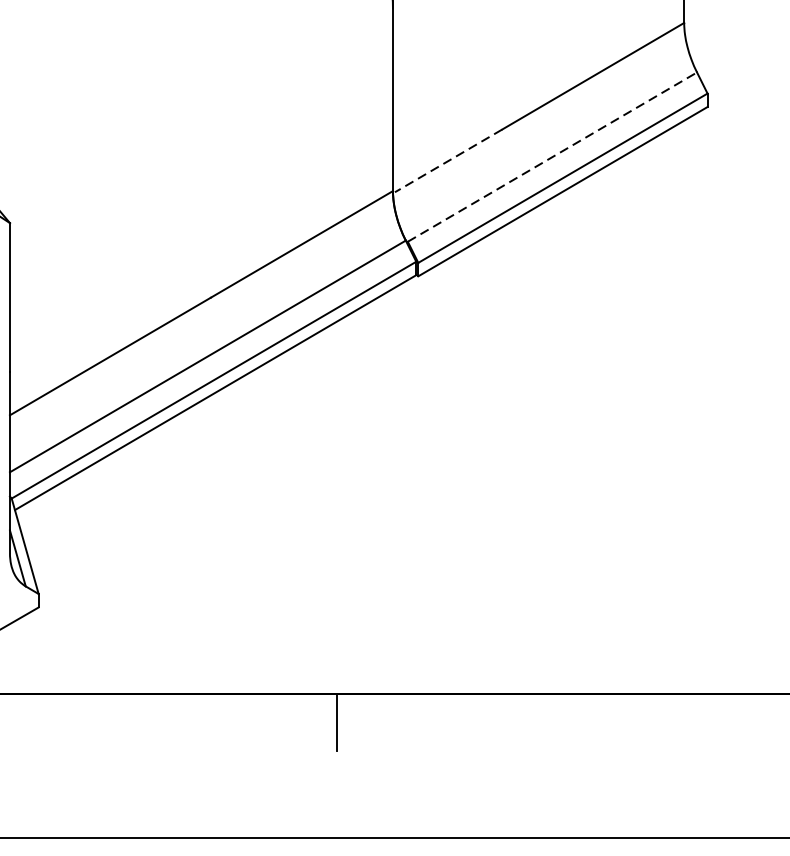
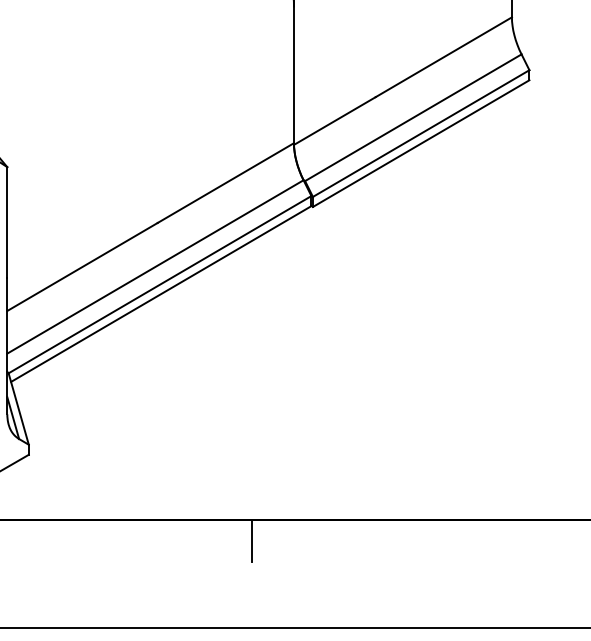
line: (552, 156) -> (413, 117), dashed -> solid
line: (448, 160) -> (335, 120), dashed -> solid

